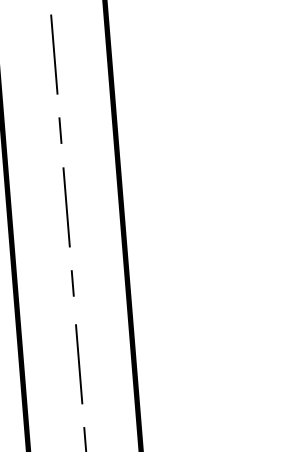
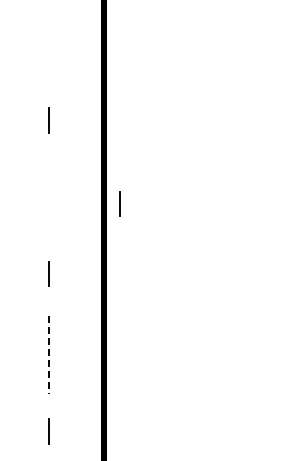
line: (54, 54) -> (49, 44), removed
line: (67, 207) -> (49, 197), removed
line: (137, 207) -> (119, 203), added
line: (79, 364) -> (49, 355), solid -> dashed

